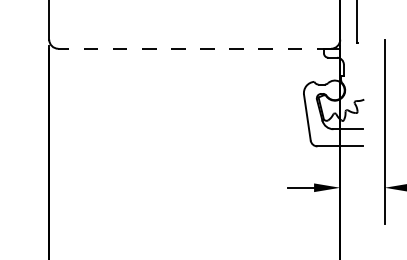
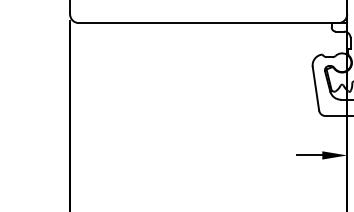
line: (194, 48) -> (208, 22), dashed -> solid

